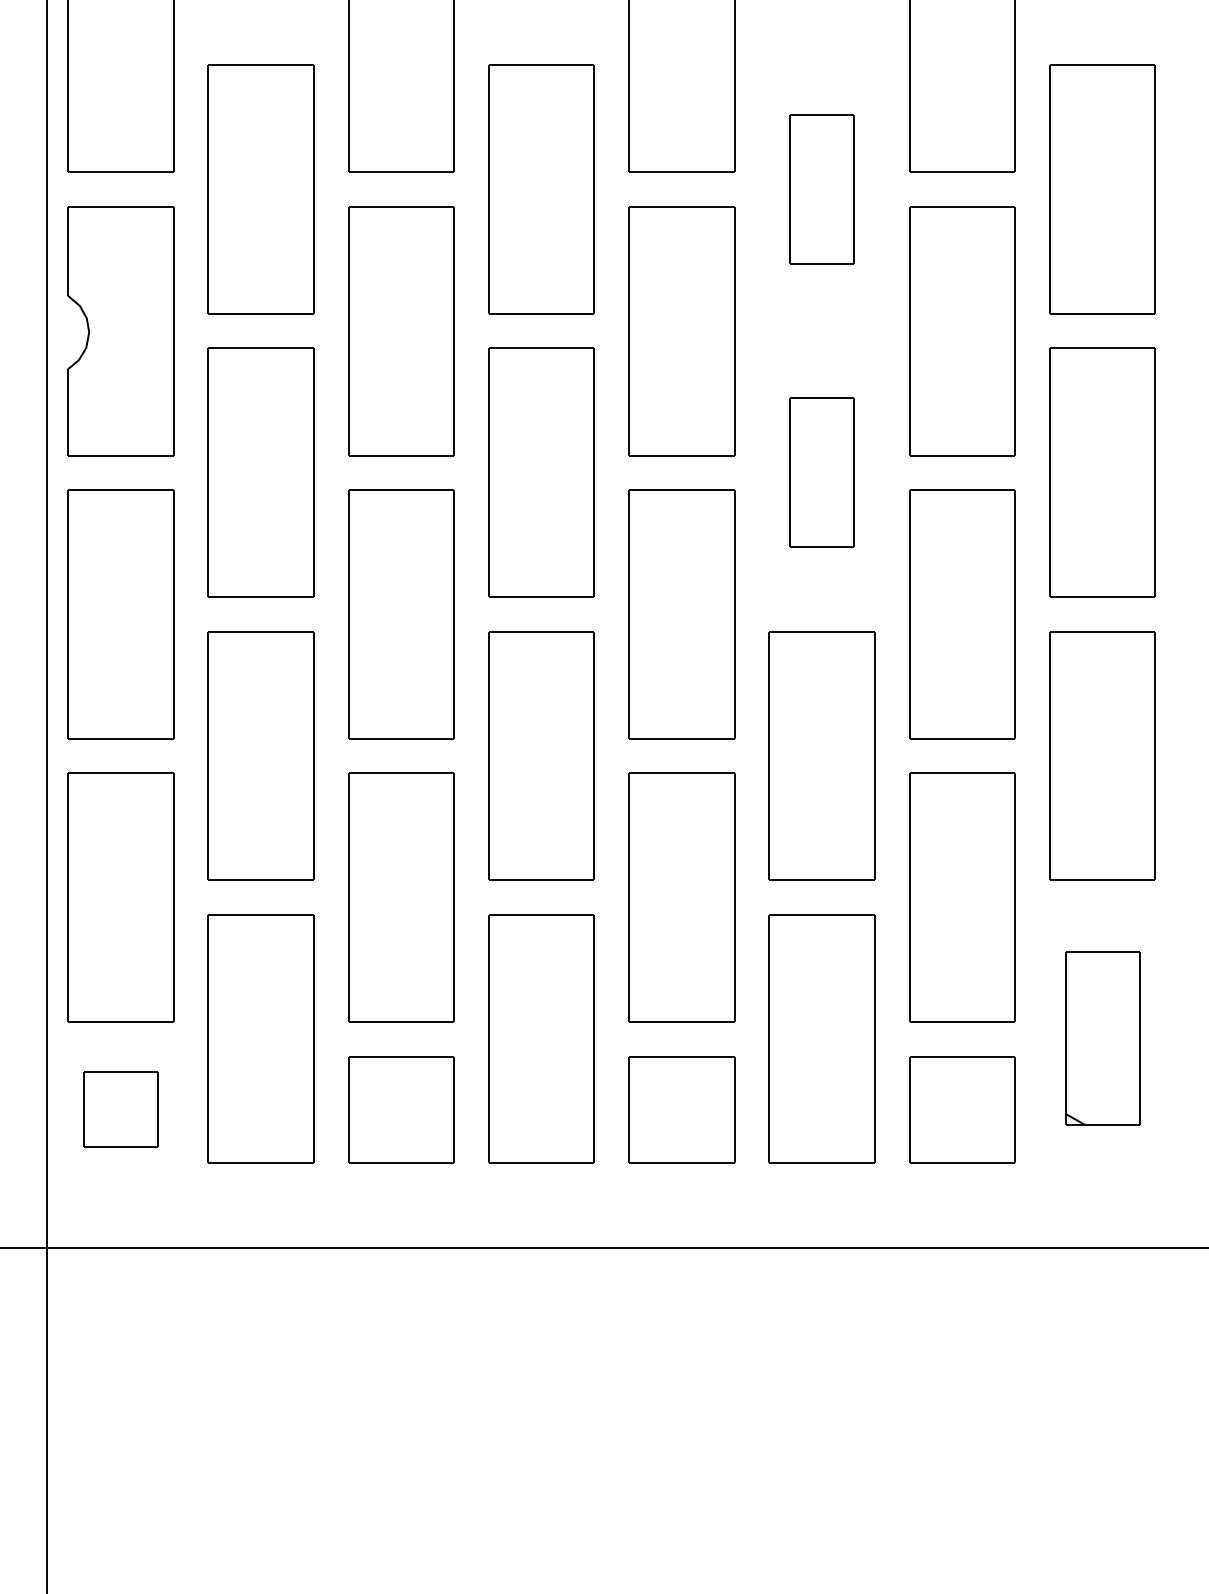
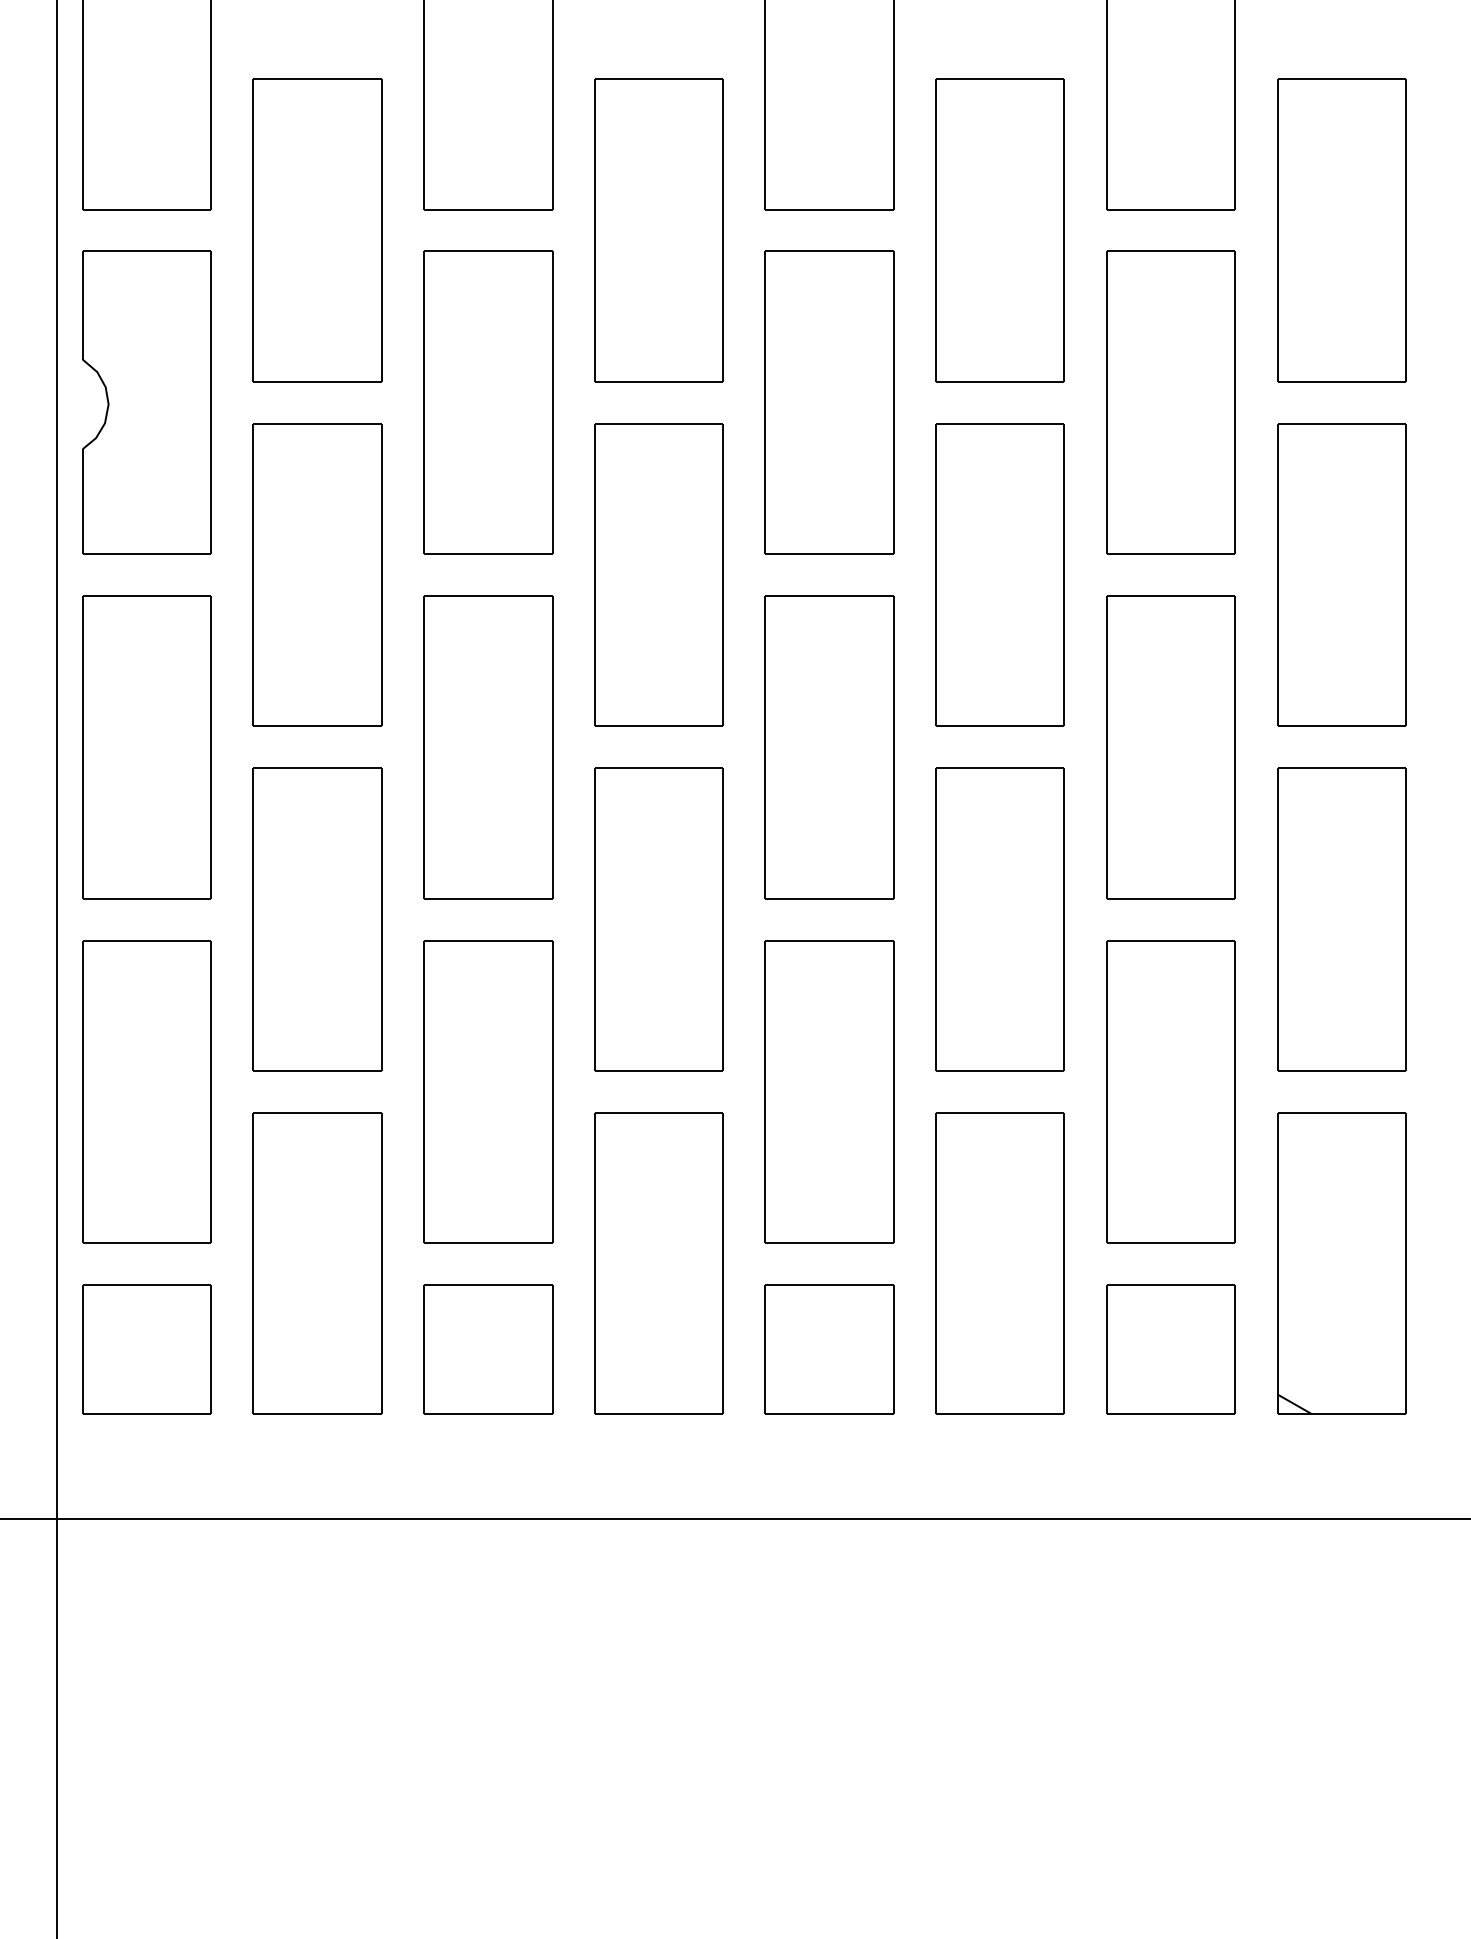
part: (821, 189) -> (999, 230), size x1.67
part: (821, 472) -> (999, 574), size x1.67
part: (1102, 1038) -> (1341, 1263), size x1.43
part: (120, 1109) -> (146, 1349), size x1.43

